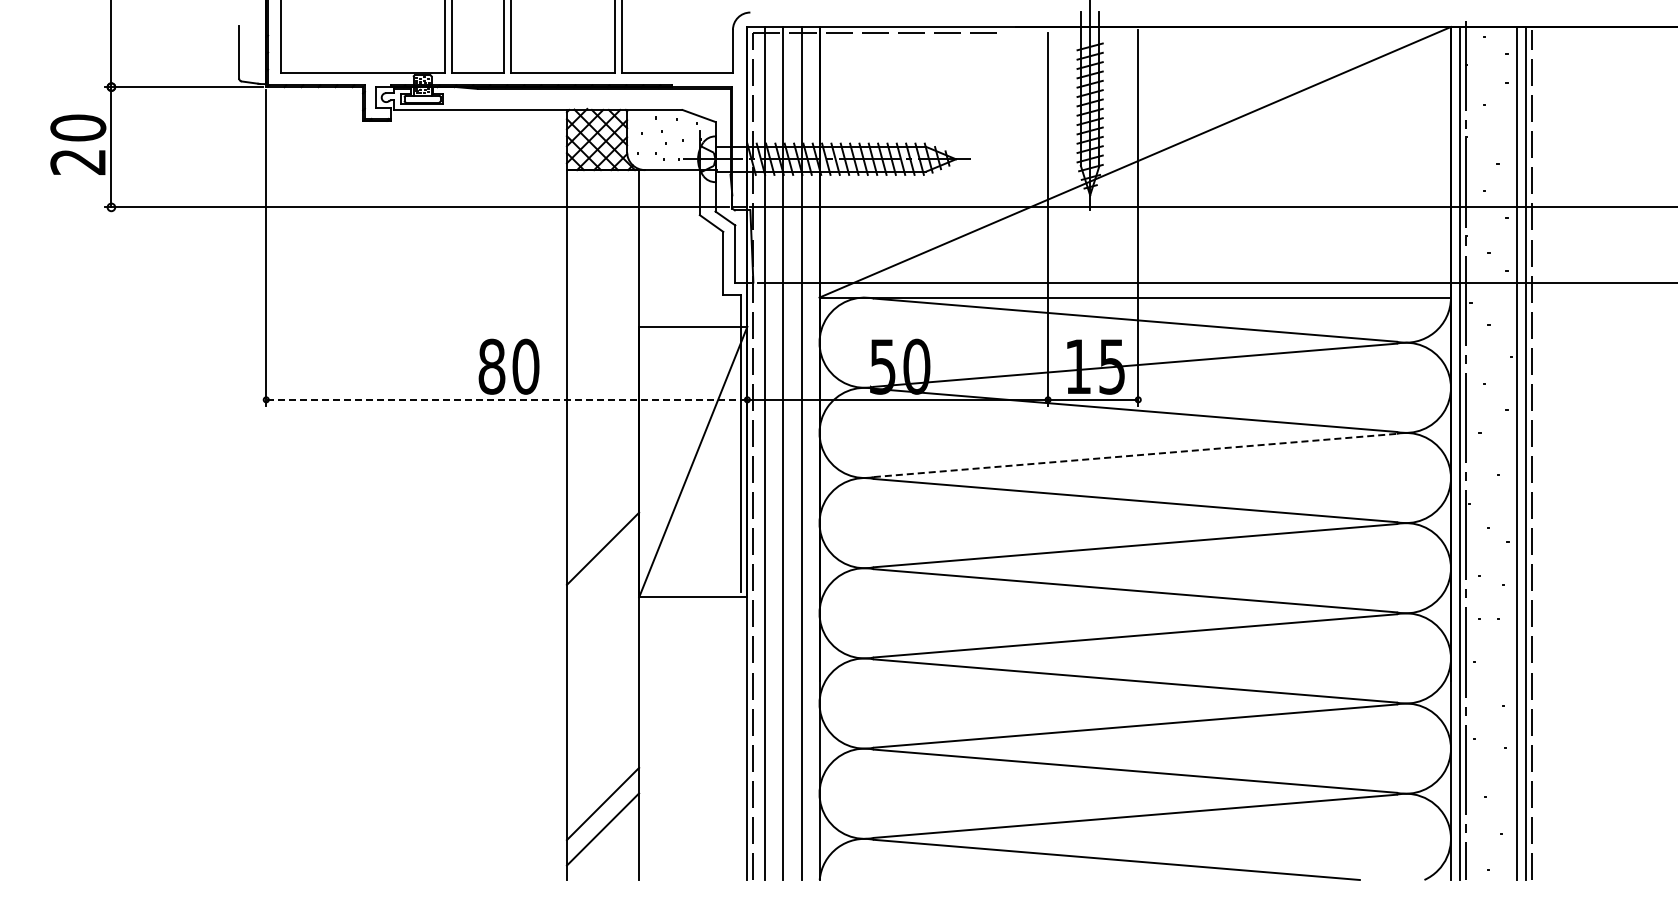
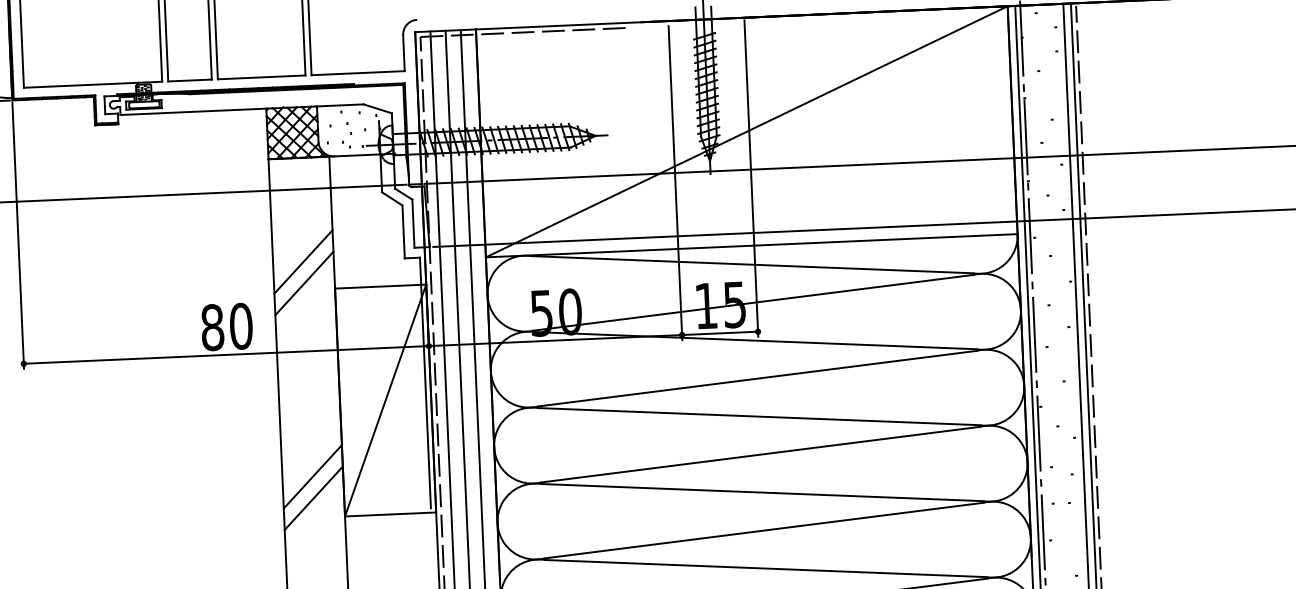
line: (602, 293) -> (303, 261), added
line: (602, 319) -> (303, 283), added
line: (506, 399) -> (226, 354), dashed -> solid
line: (1135, 455) -> (757, 378), dashed -> solid
line: (602, 574) -> (313, 498), added

